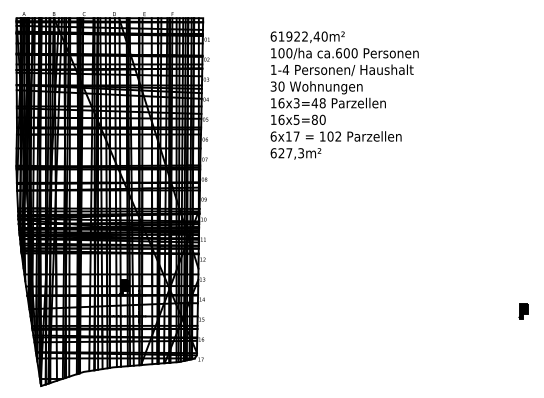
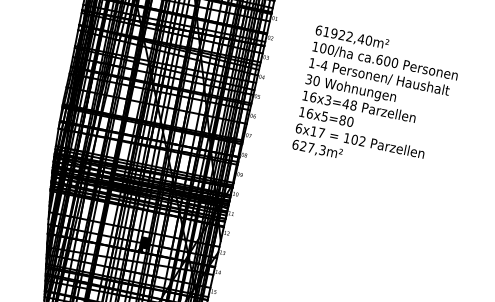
text: (344, 95) -> (376, 102), moved

